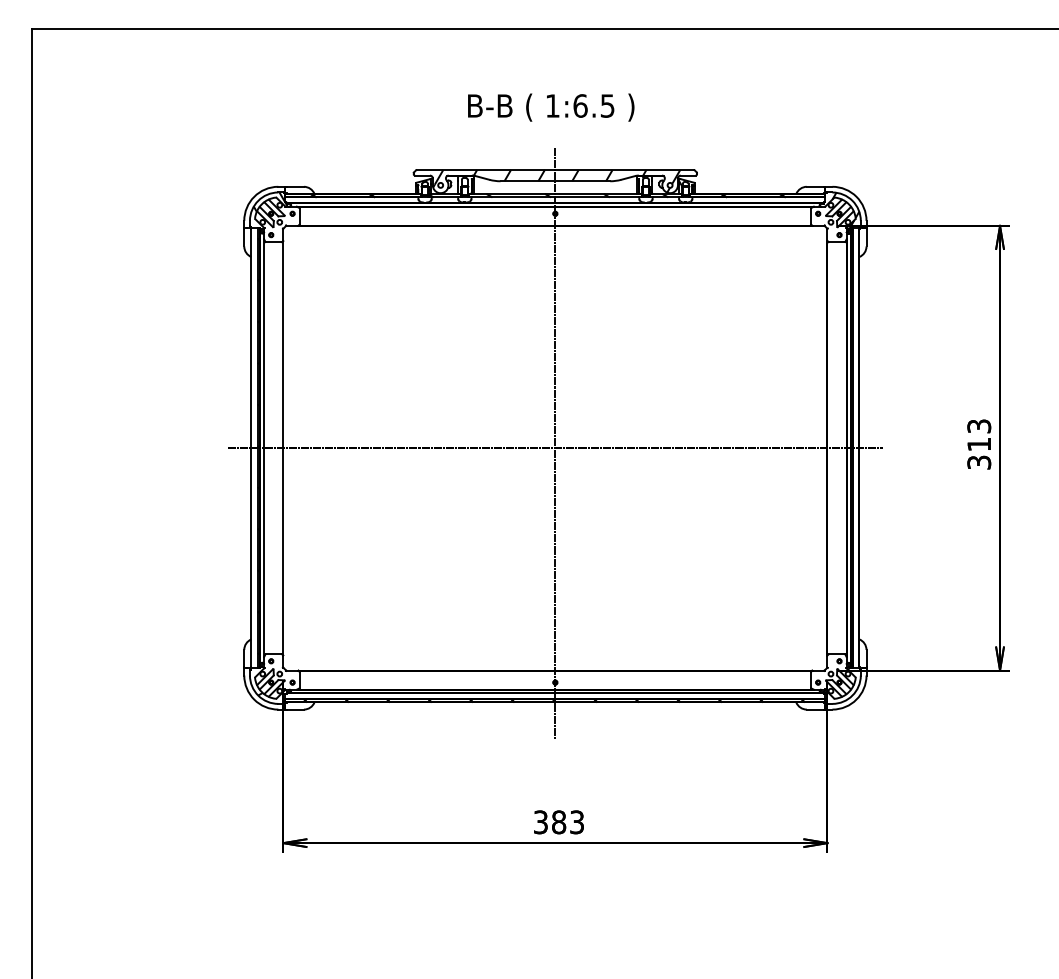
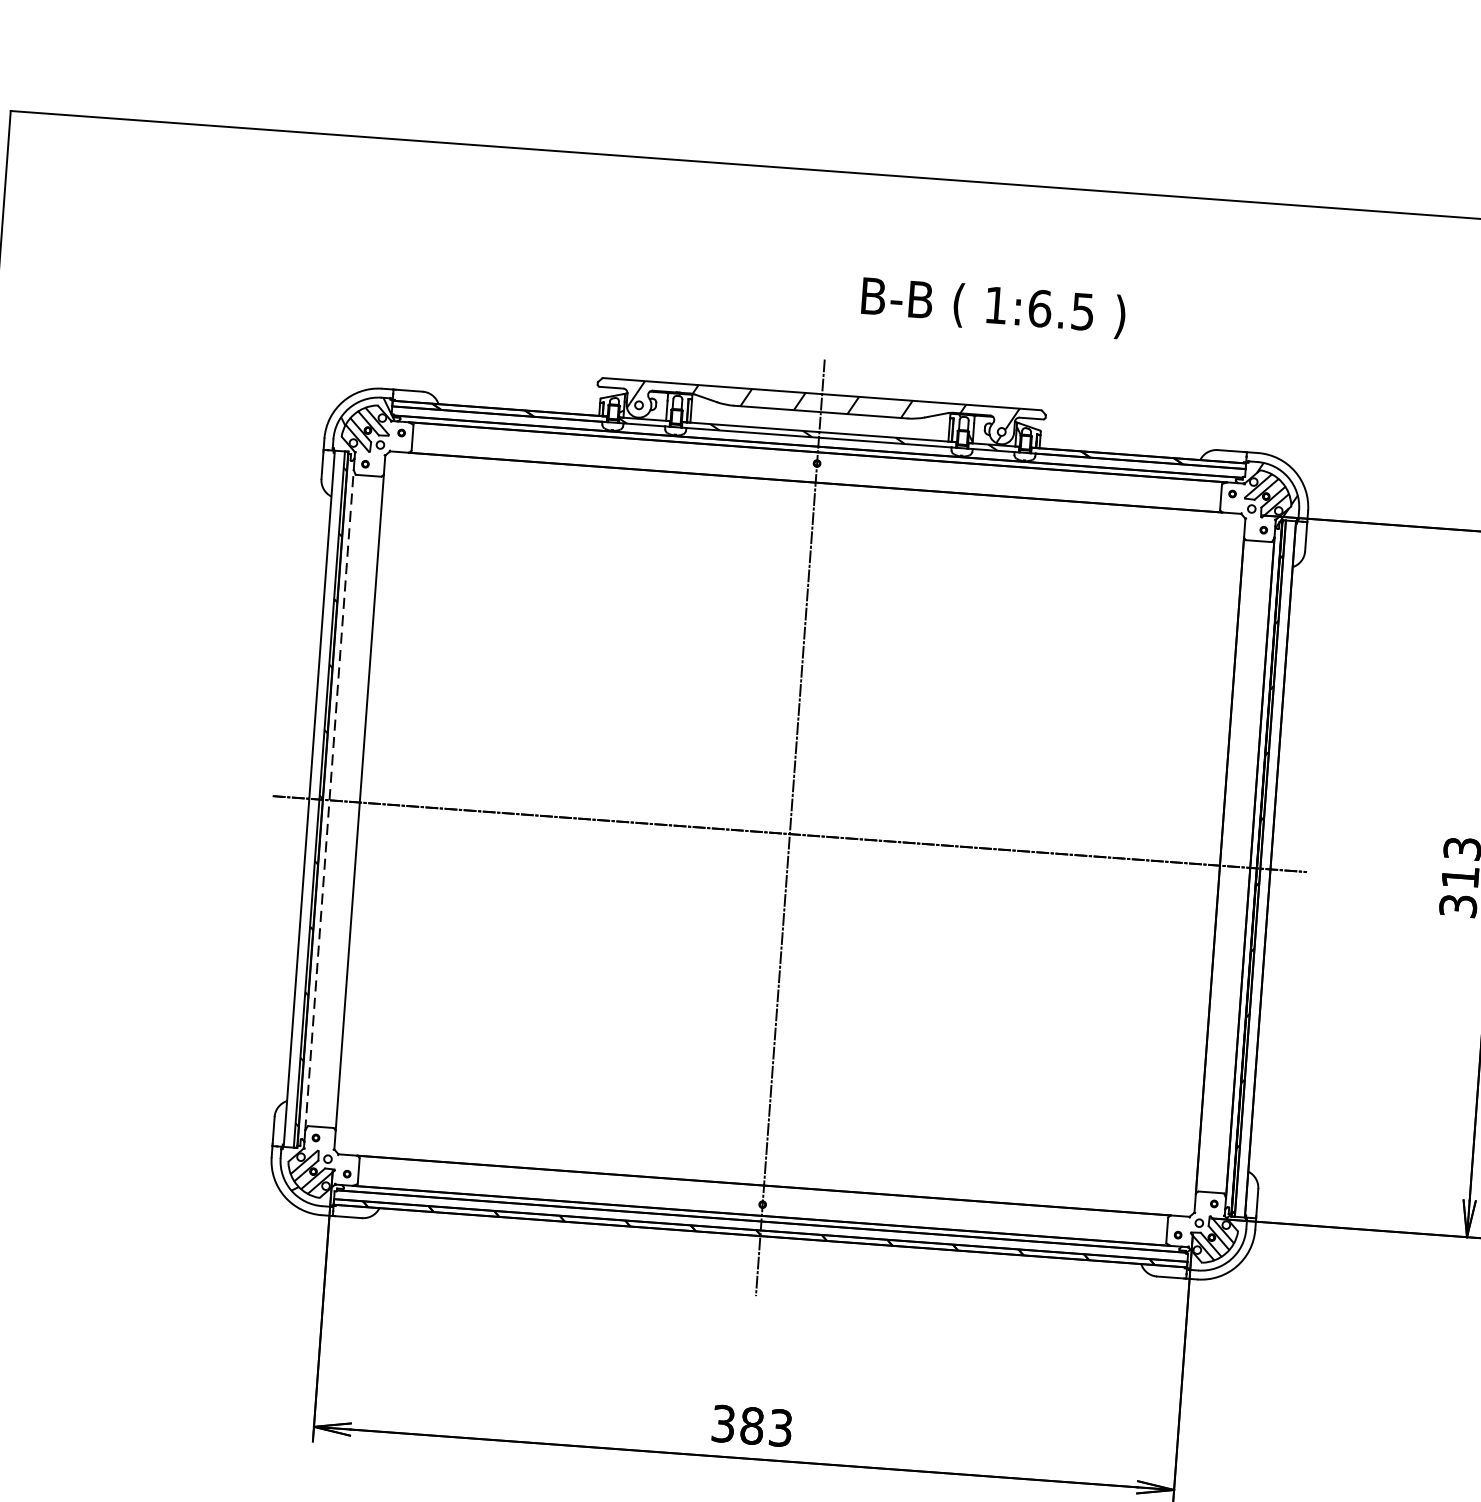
text: (551, 107) -> (994, 307), moved
line: (264, 448) -> (329, 800), solid -> dashed

